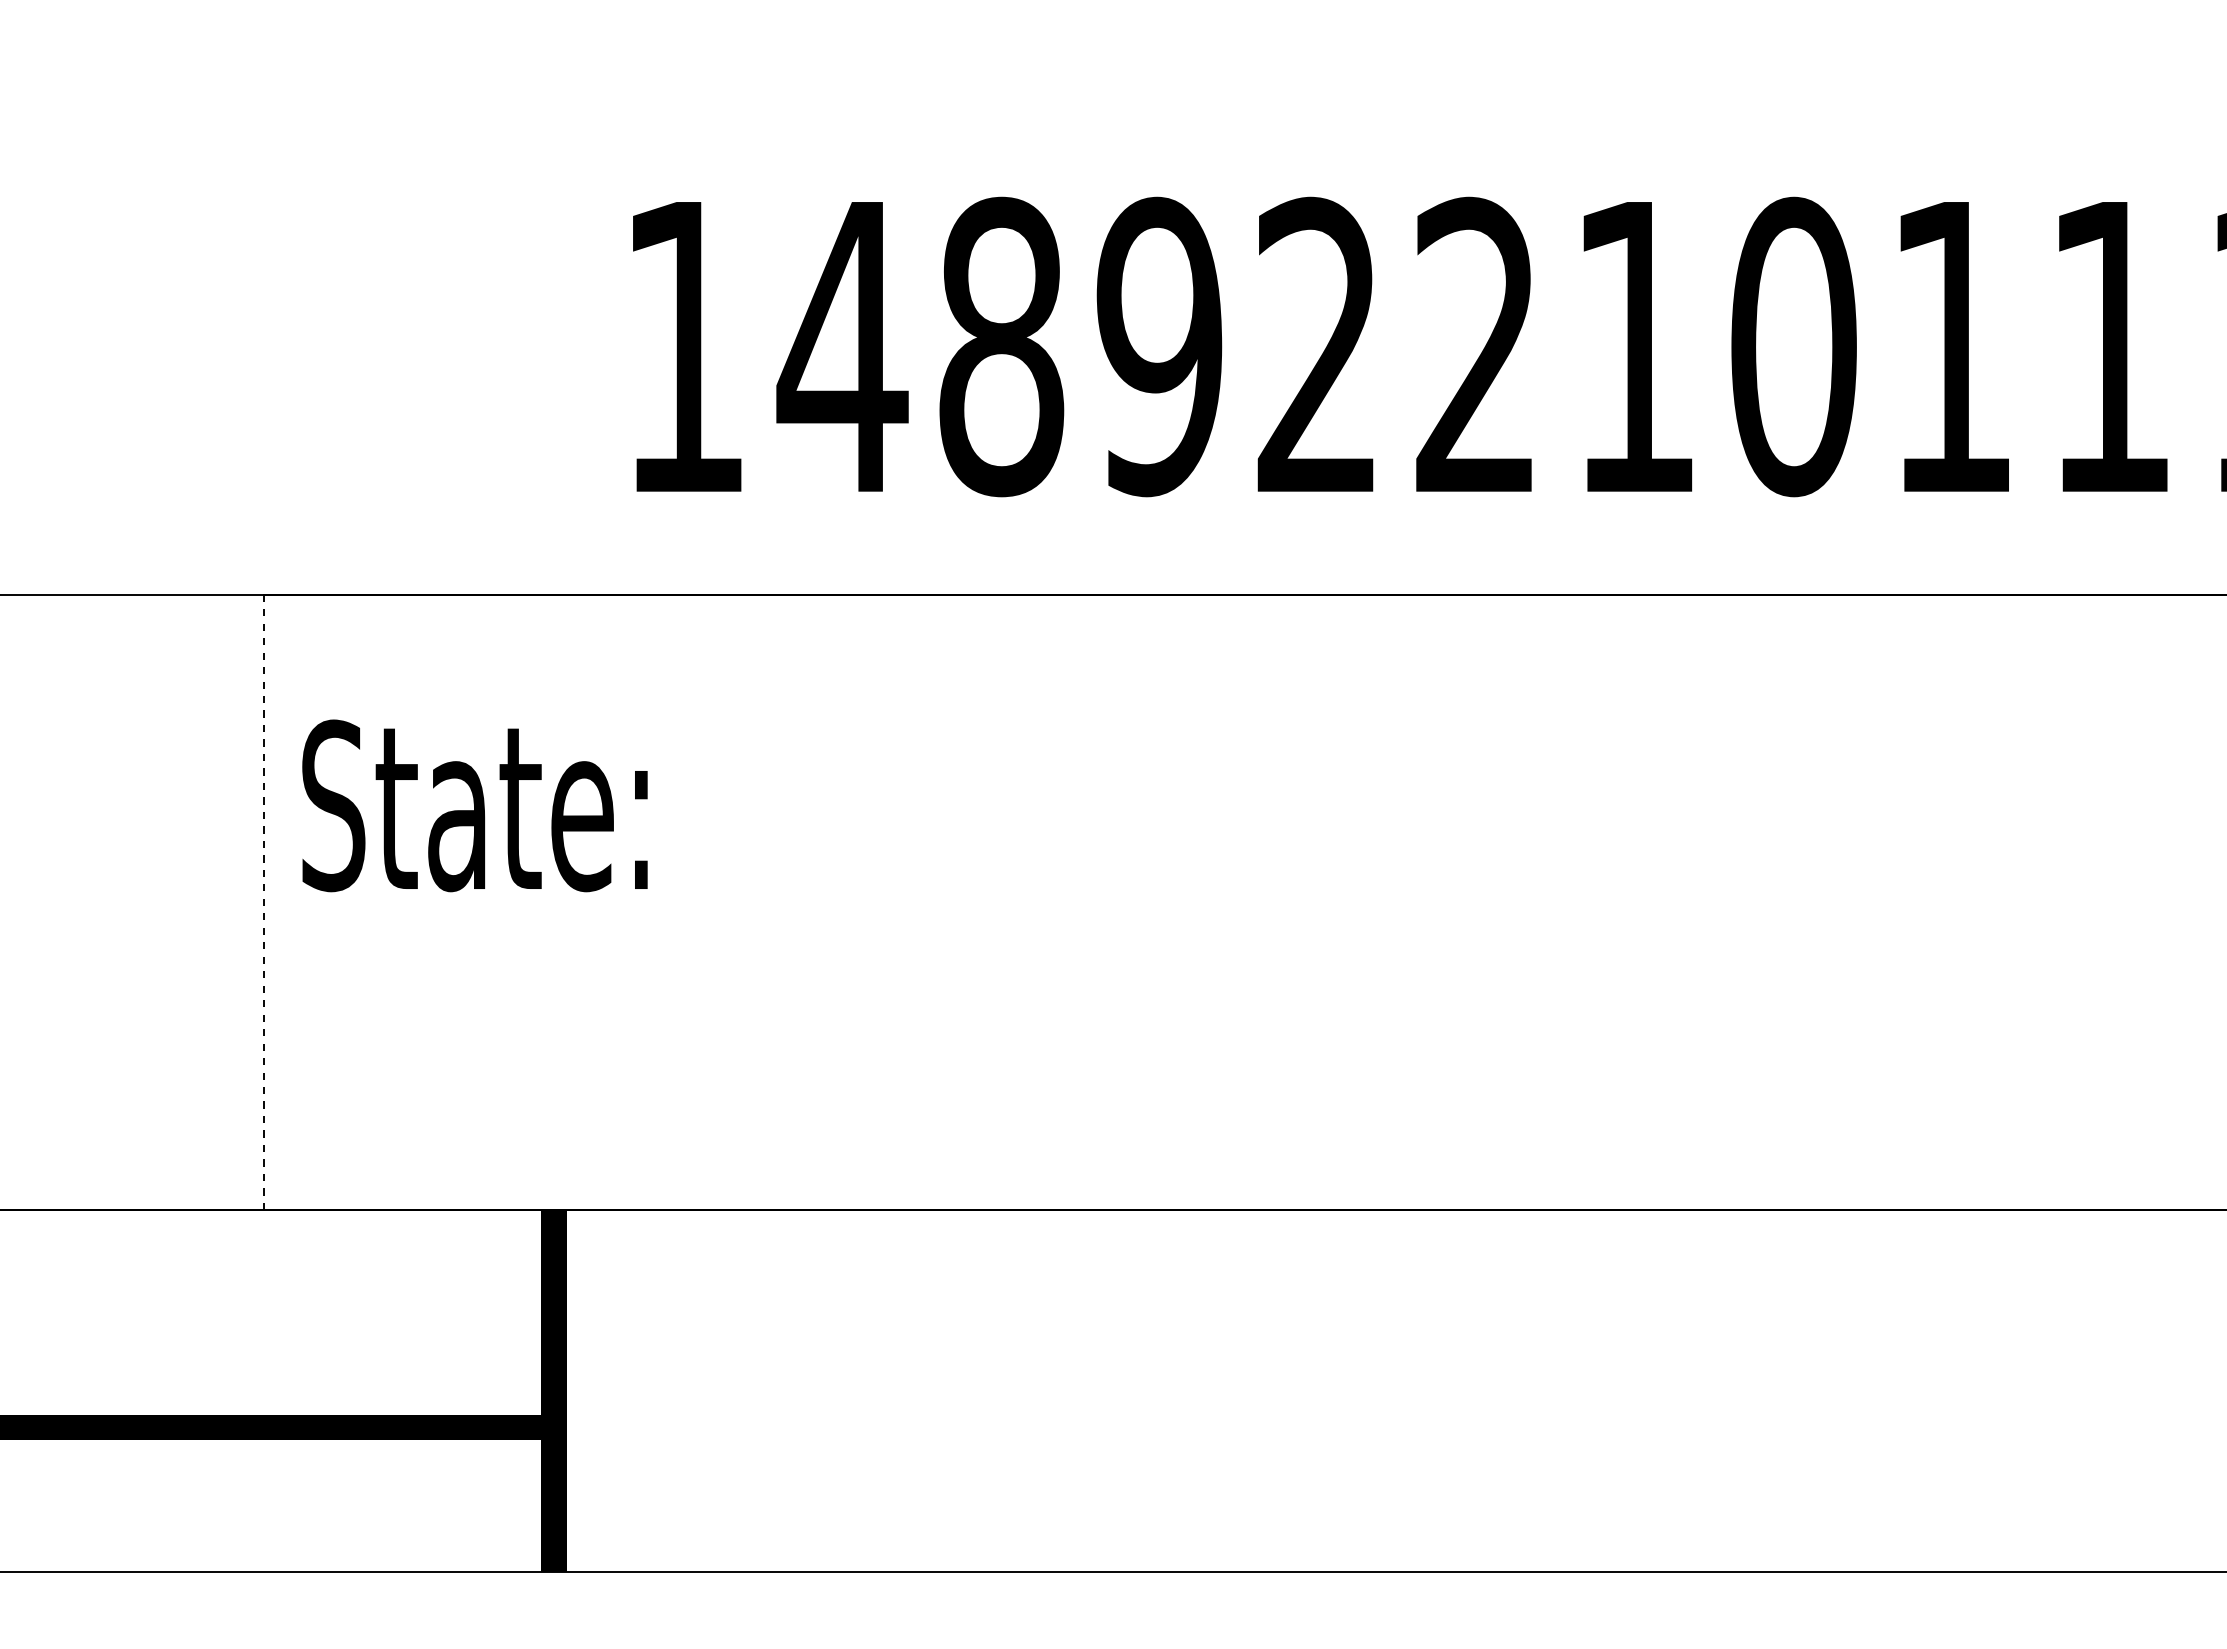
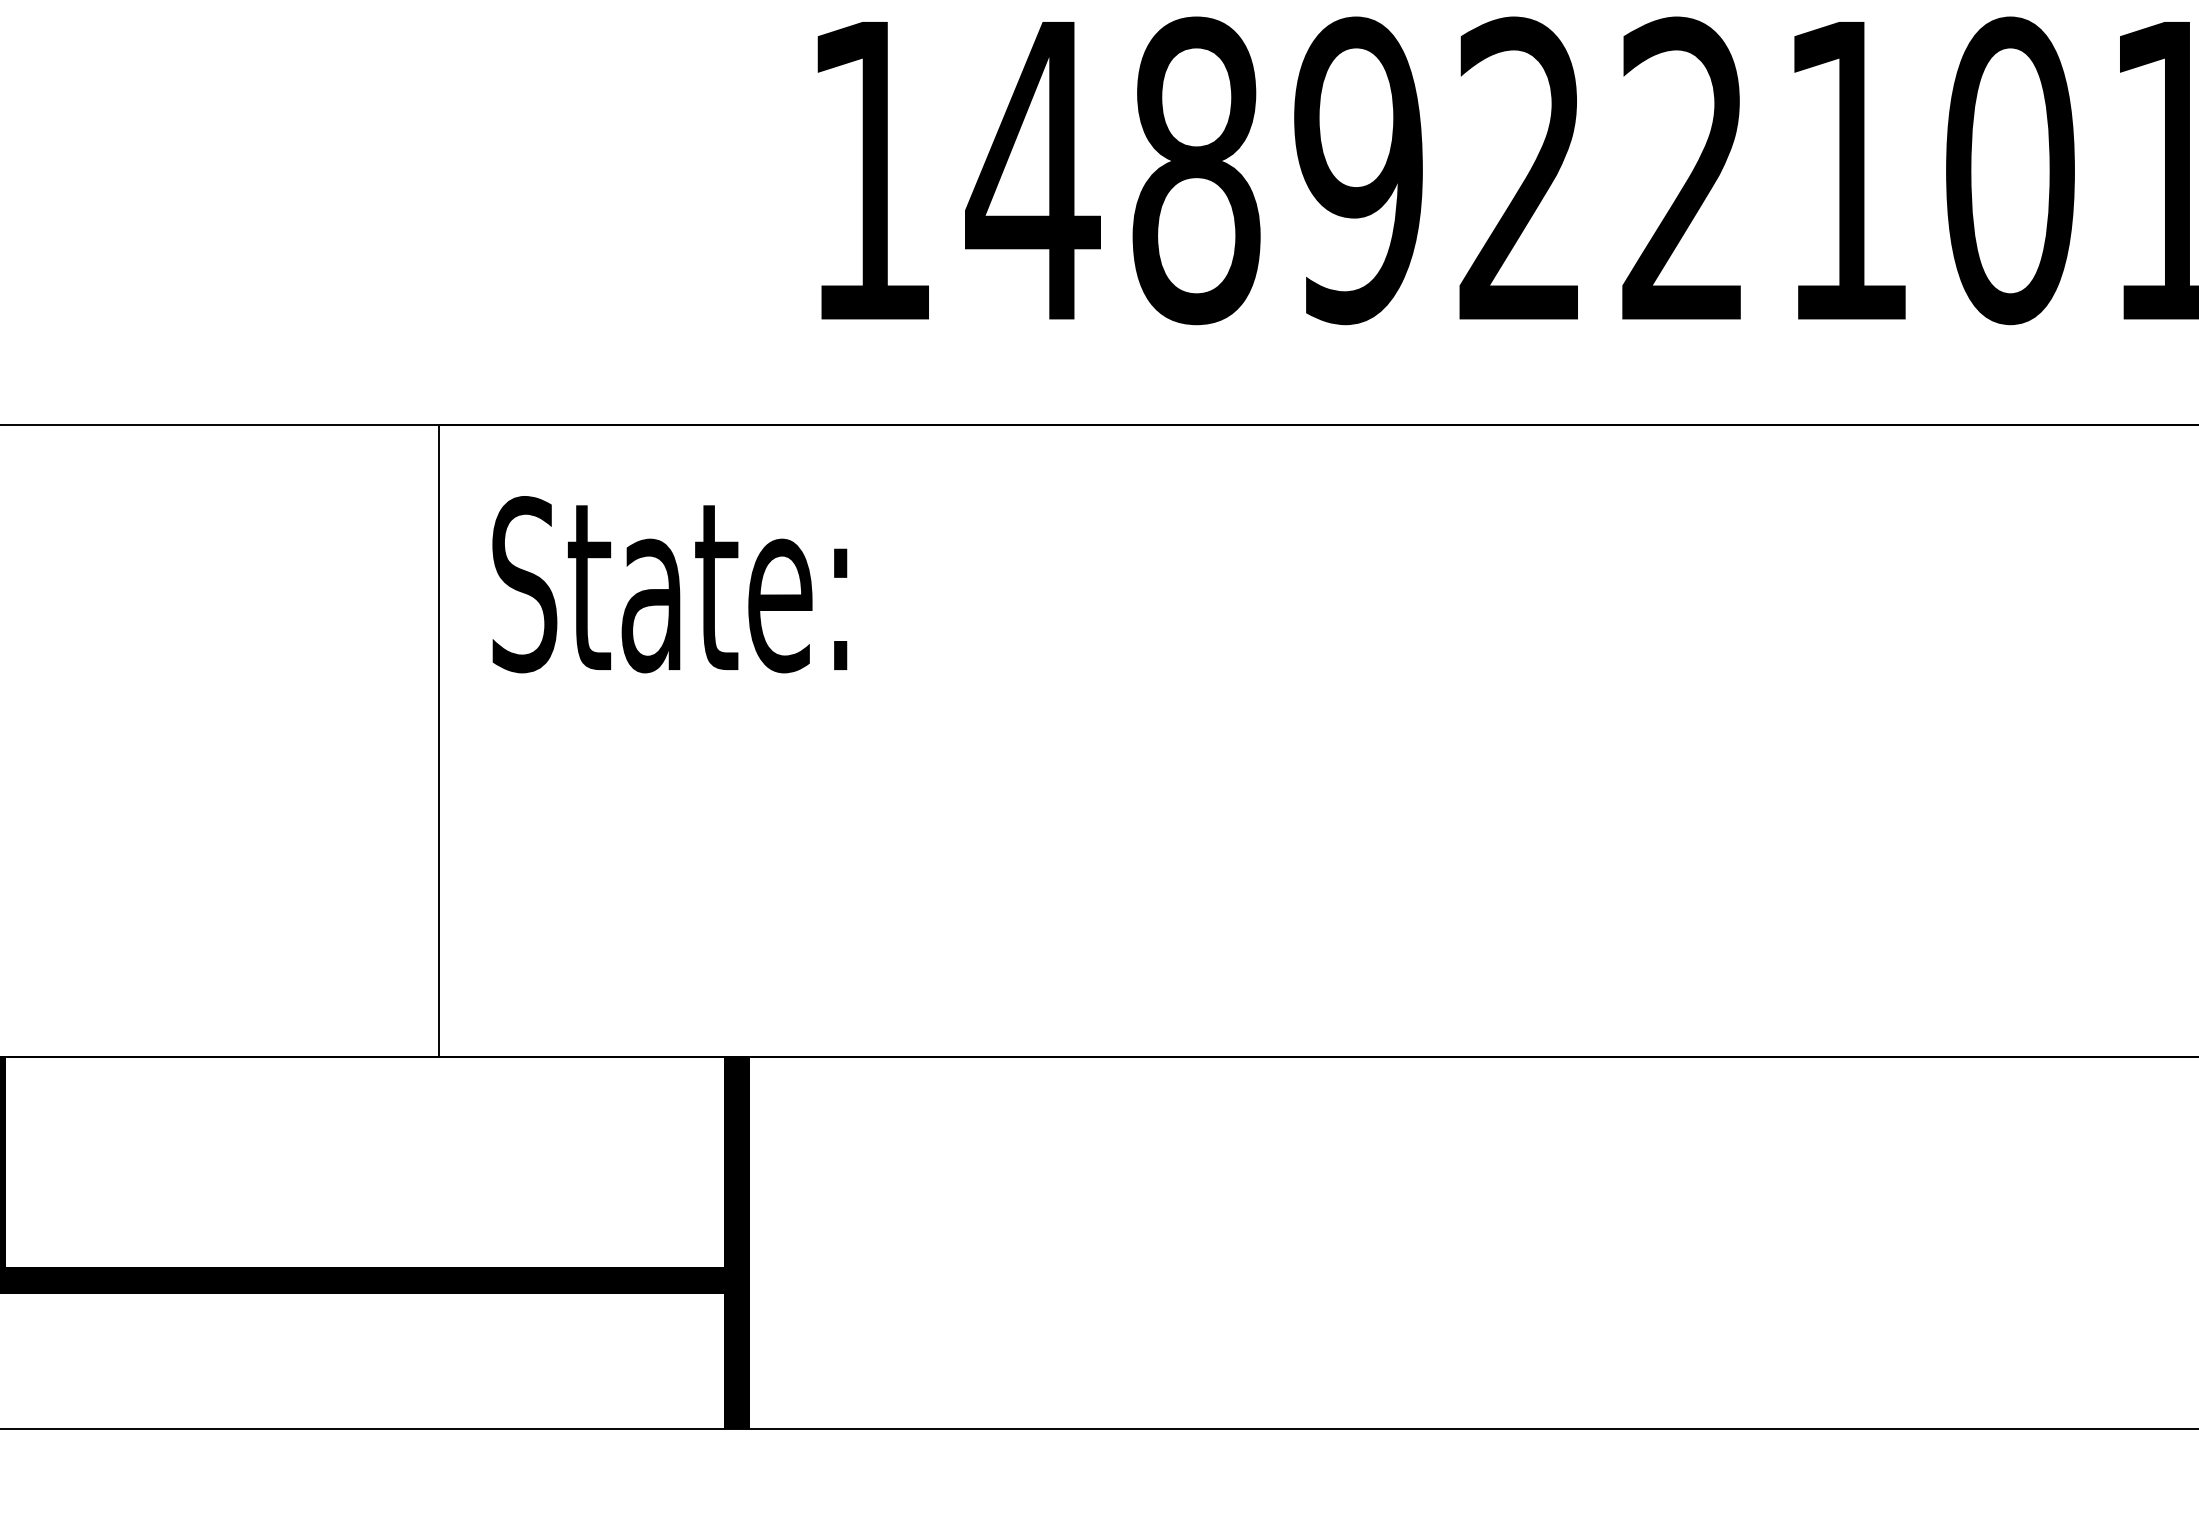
text: (474, 805) -> (669, 584), moved
line: (264, 902) -> (439, 741), dashed -> solid

